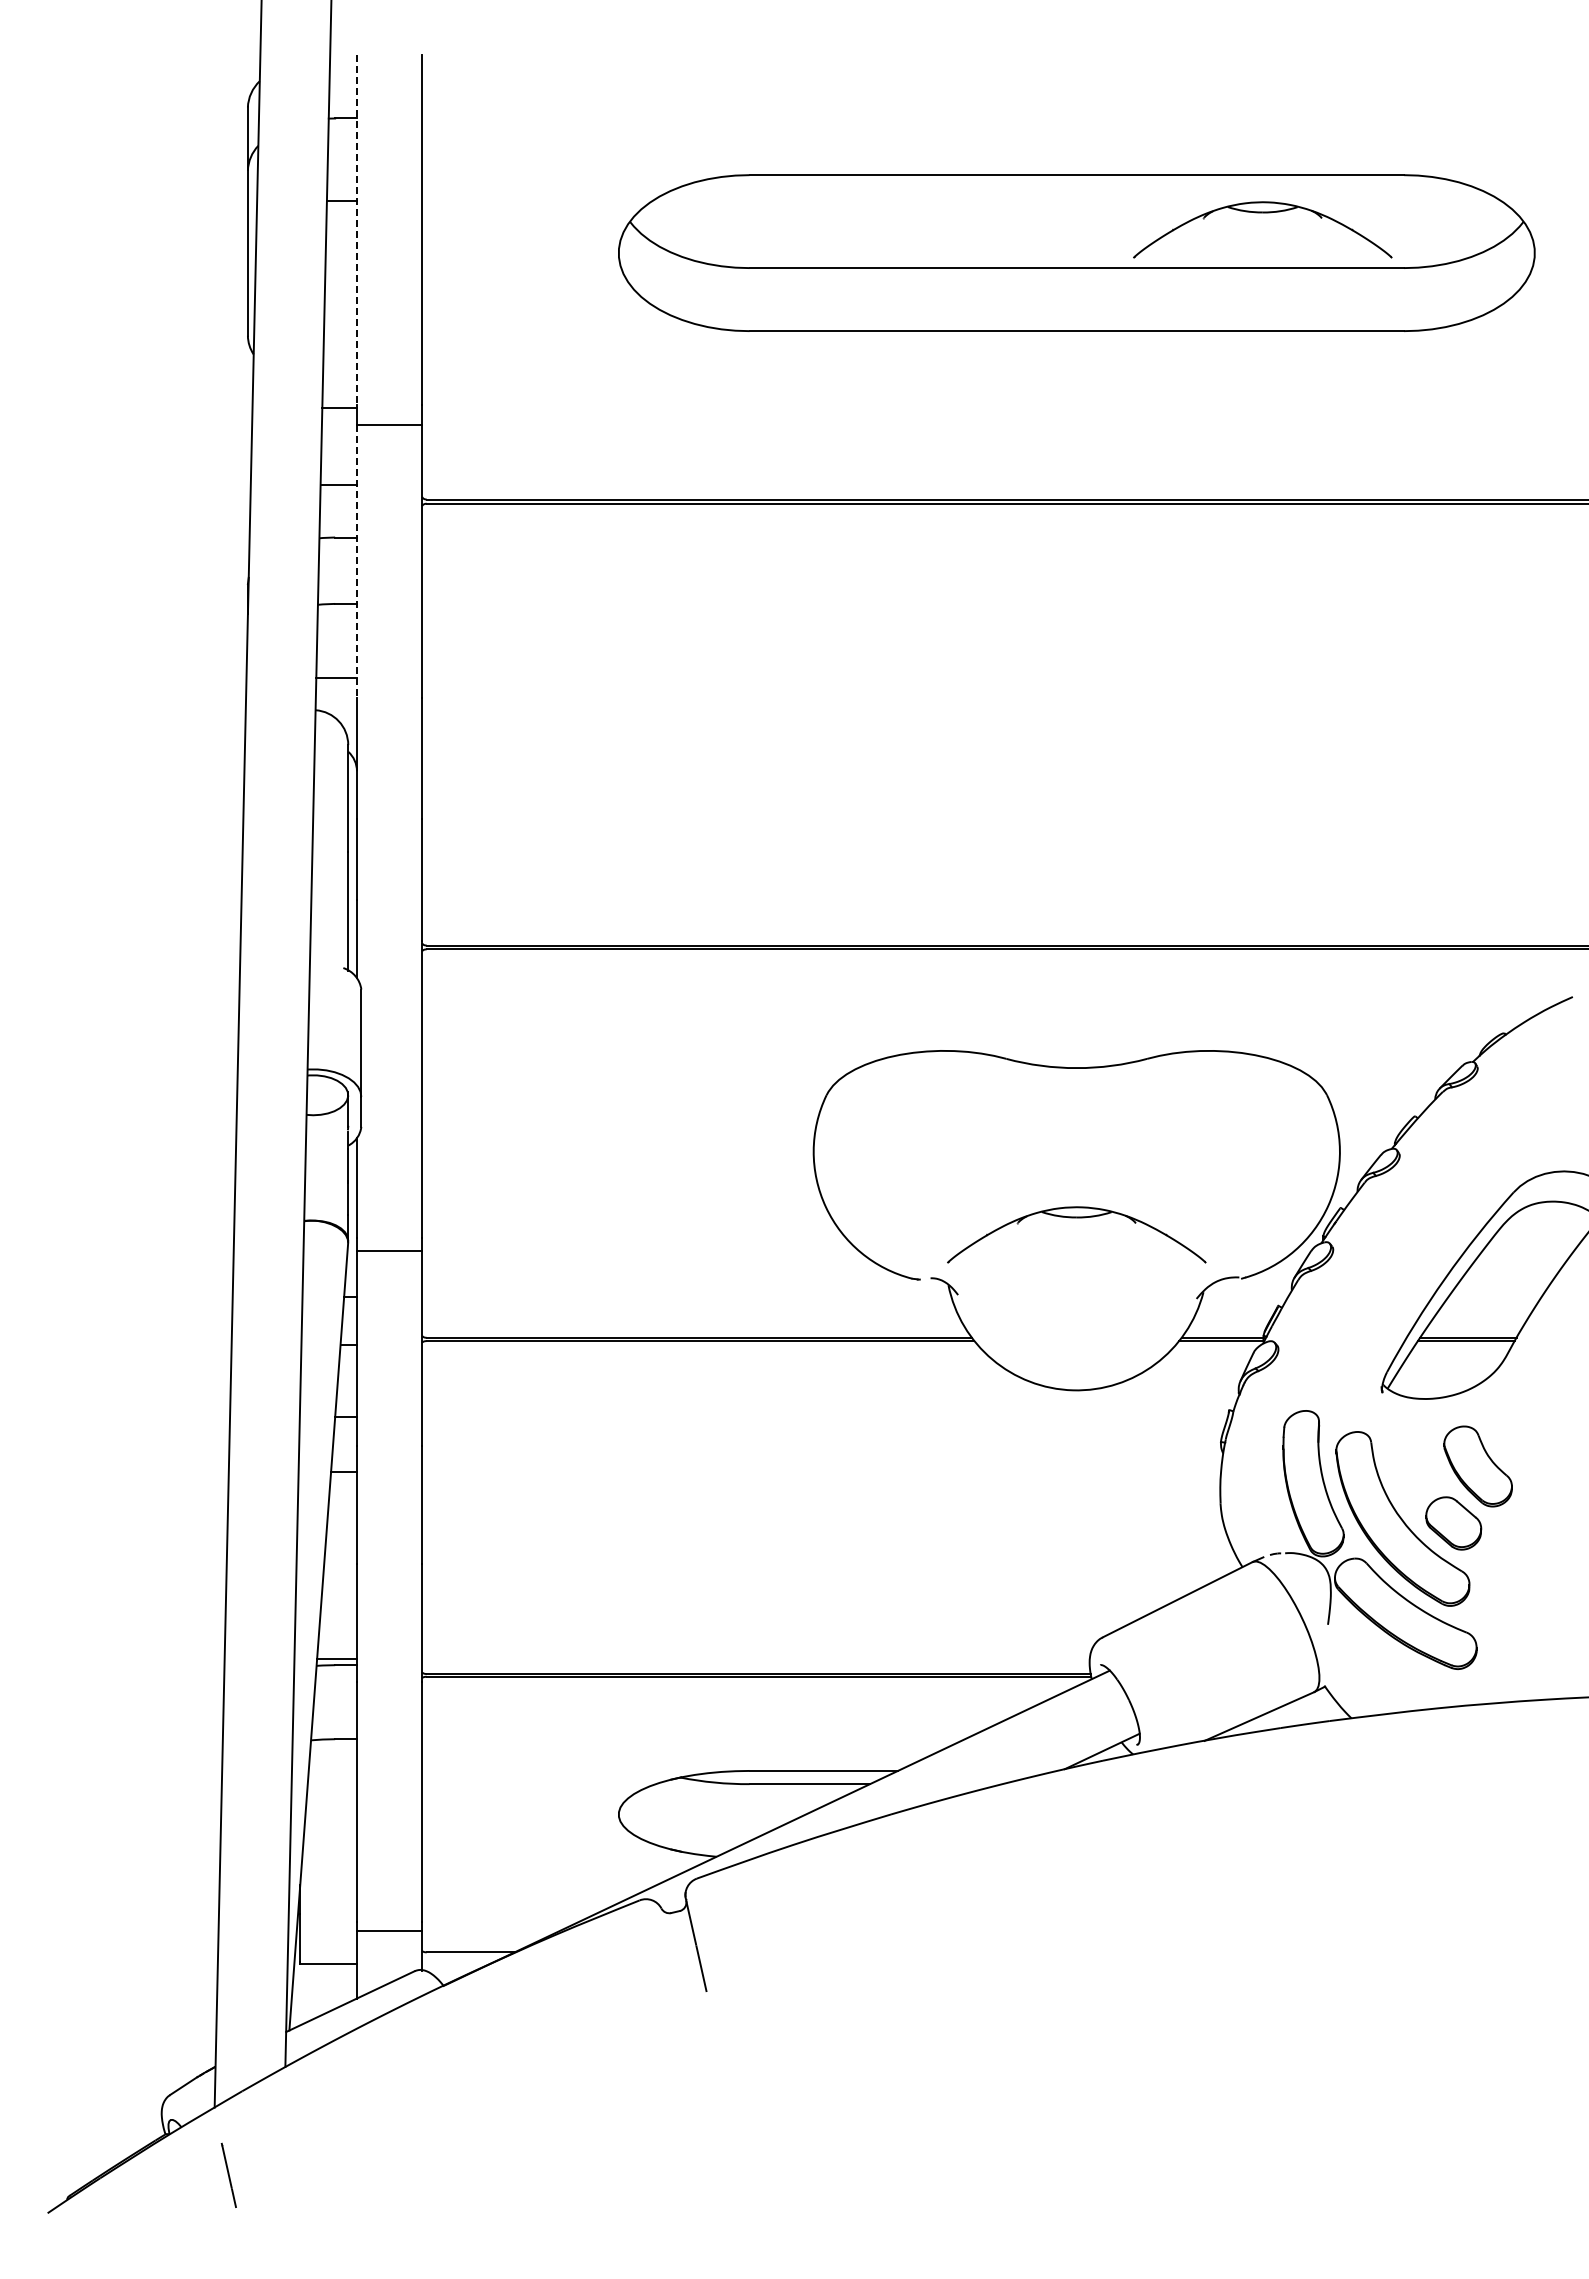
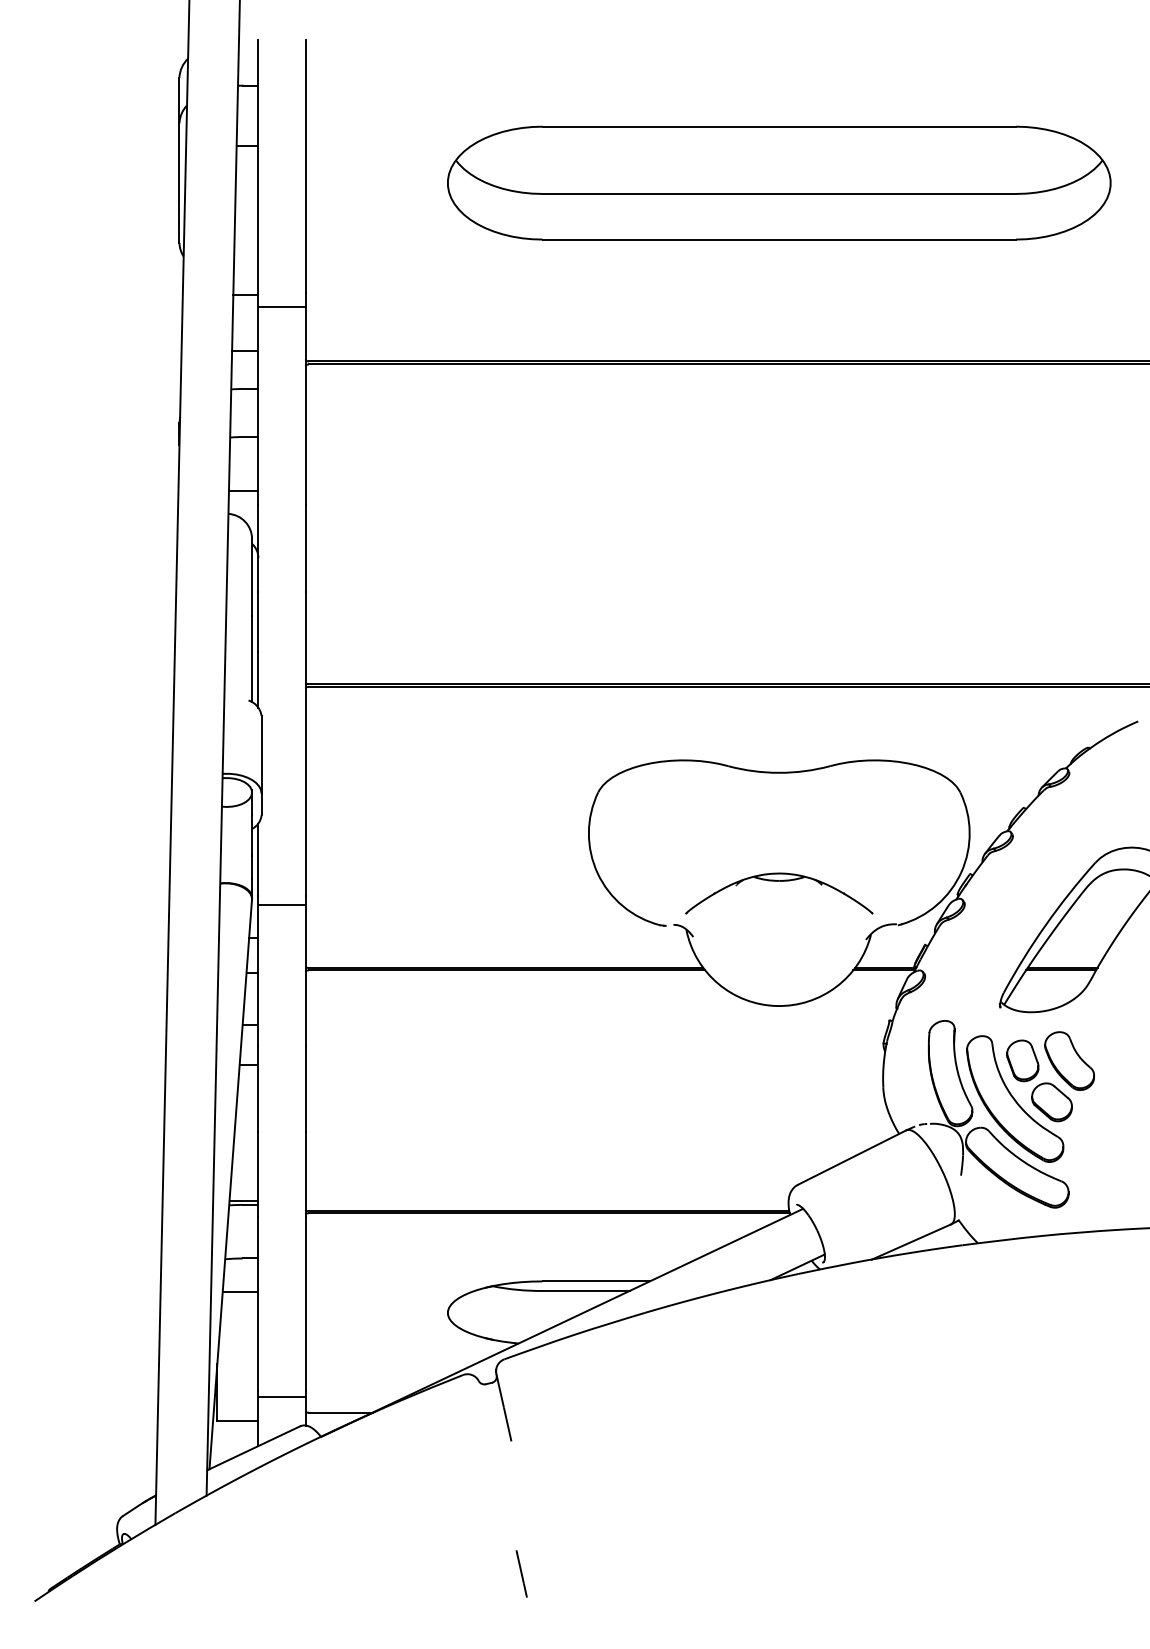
part: (1262, 213) -> (913, 154), removed
line: (356, 230) -> (258, 166), dashed -> solid
line: (356, 561) -> (258, 406), dashed -> solid
part: (1412, 1466) -> (1022, 1061), added
line: (331, 1785) -> (239, 1291), added
line: (228, 2174) -> (521, 1573), moved

